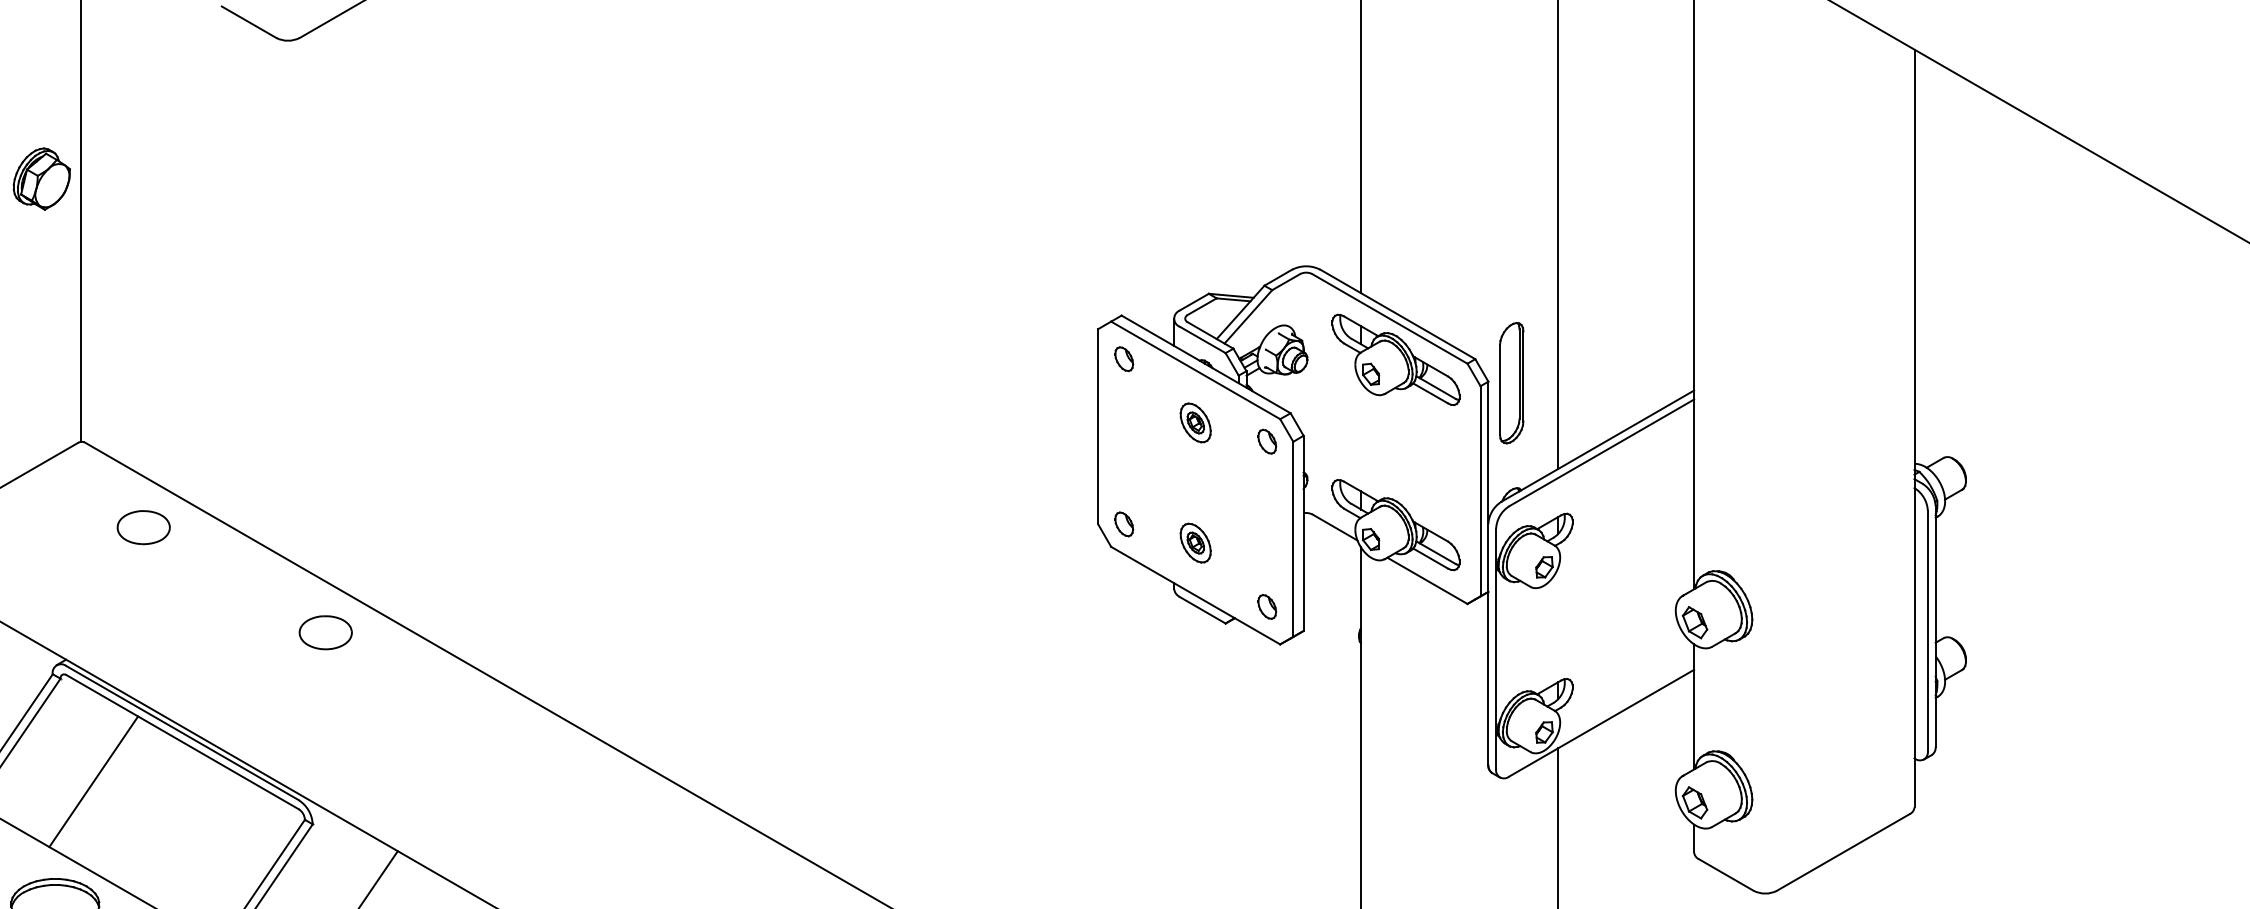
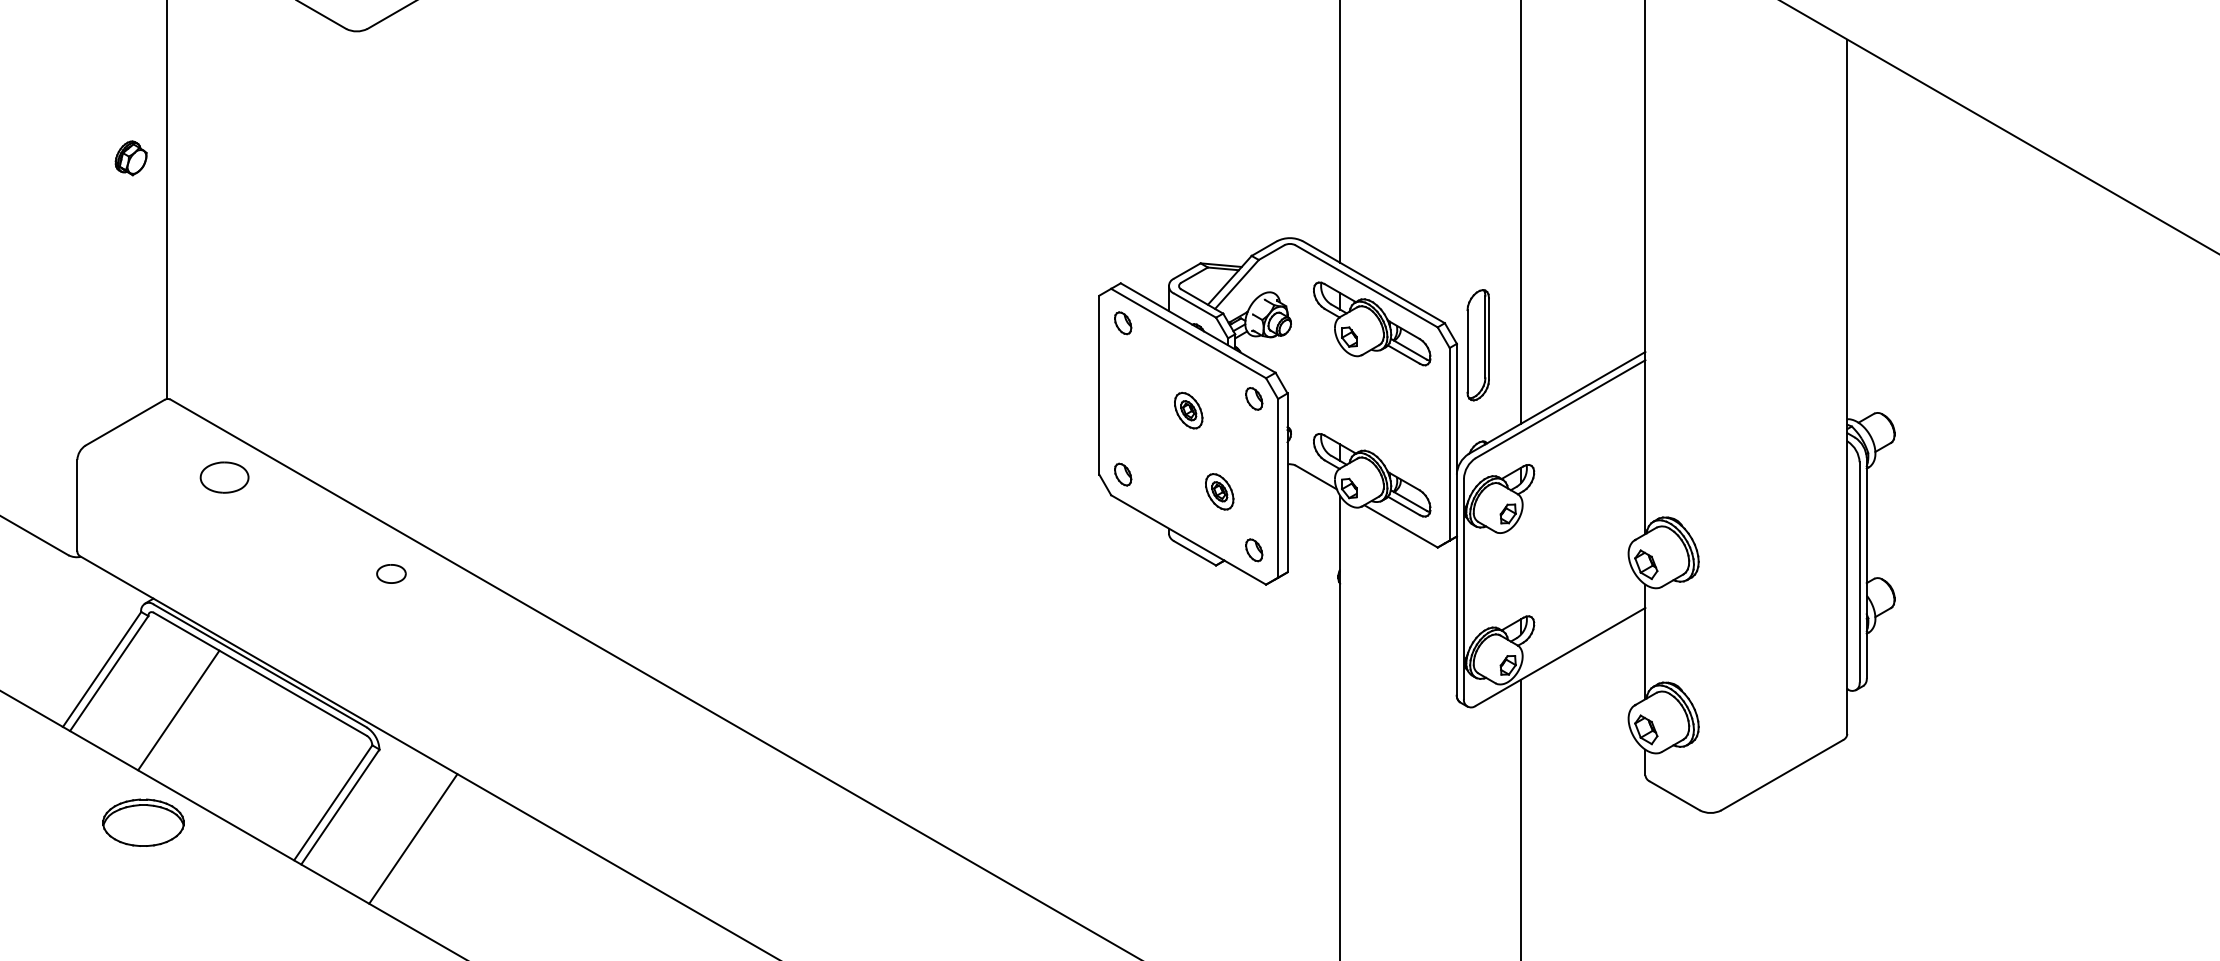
part: (41, 179) -> (130, 158), size x0.6
part: (1195, 422) -> (1188, 410), moved
part: (1195, 542) -> (1219, 491), moved
part: (325, 632) -> (391, 573), size x0.6

